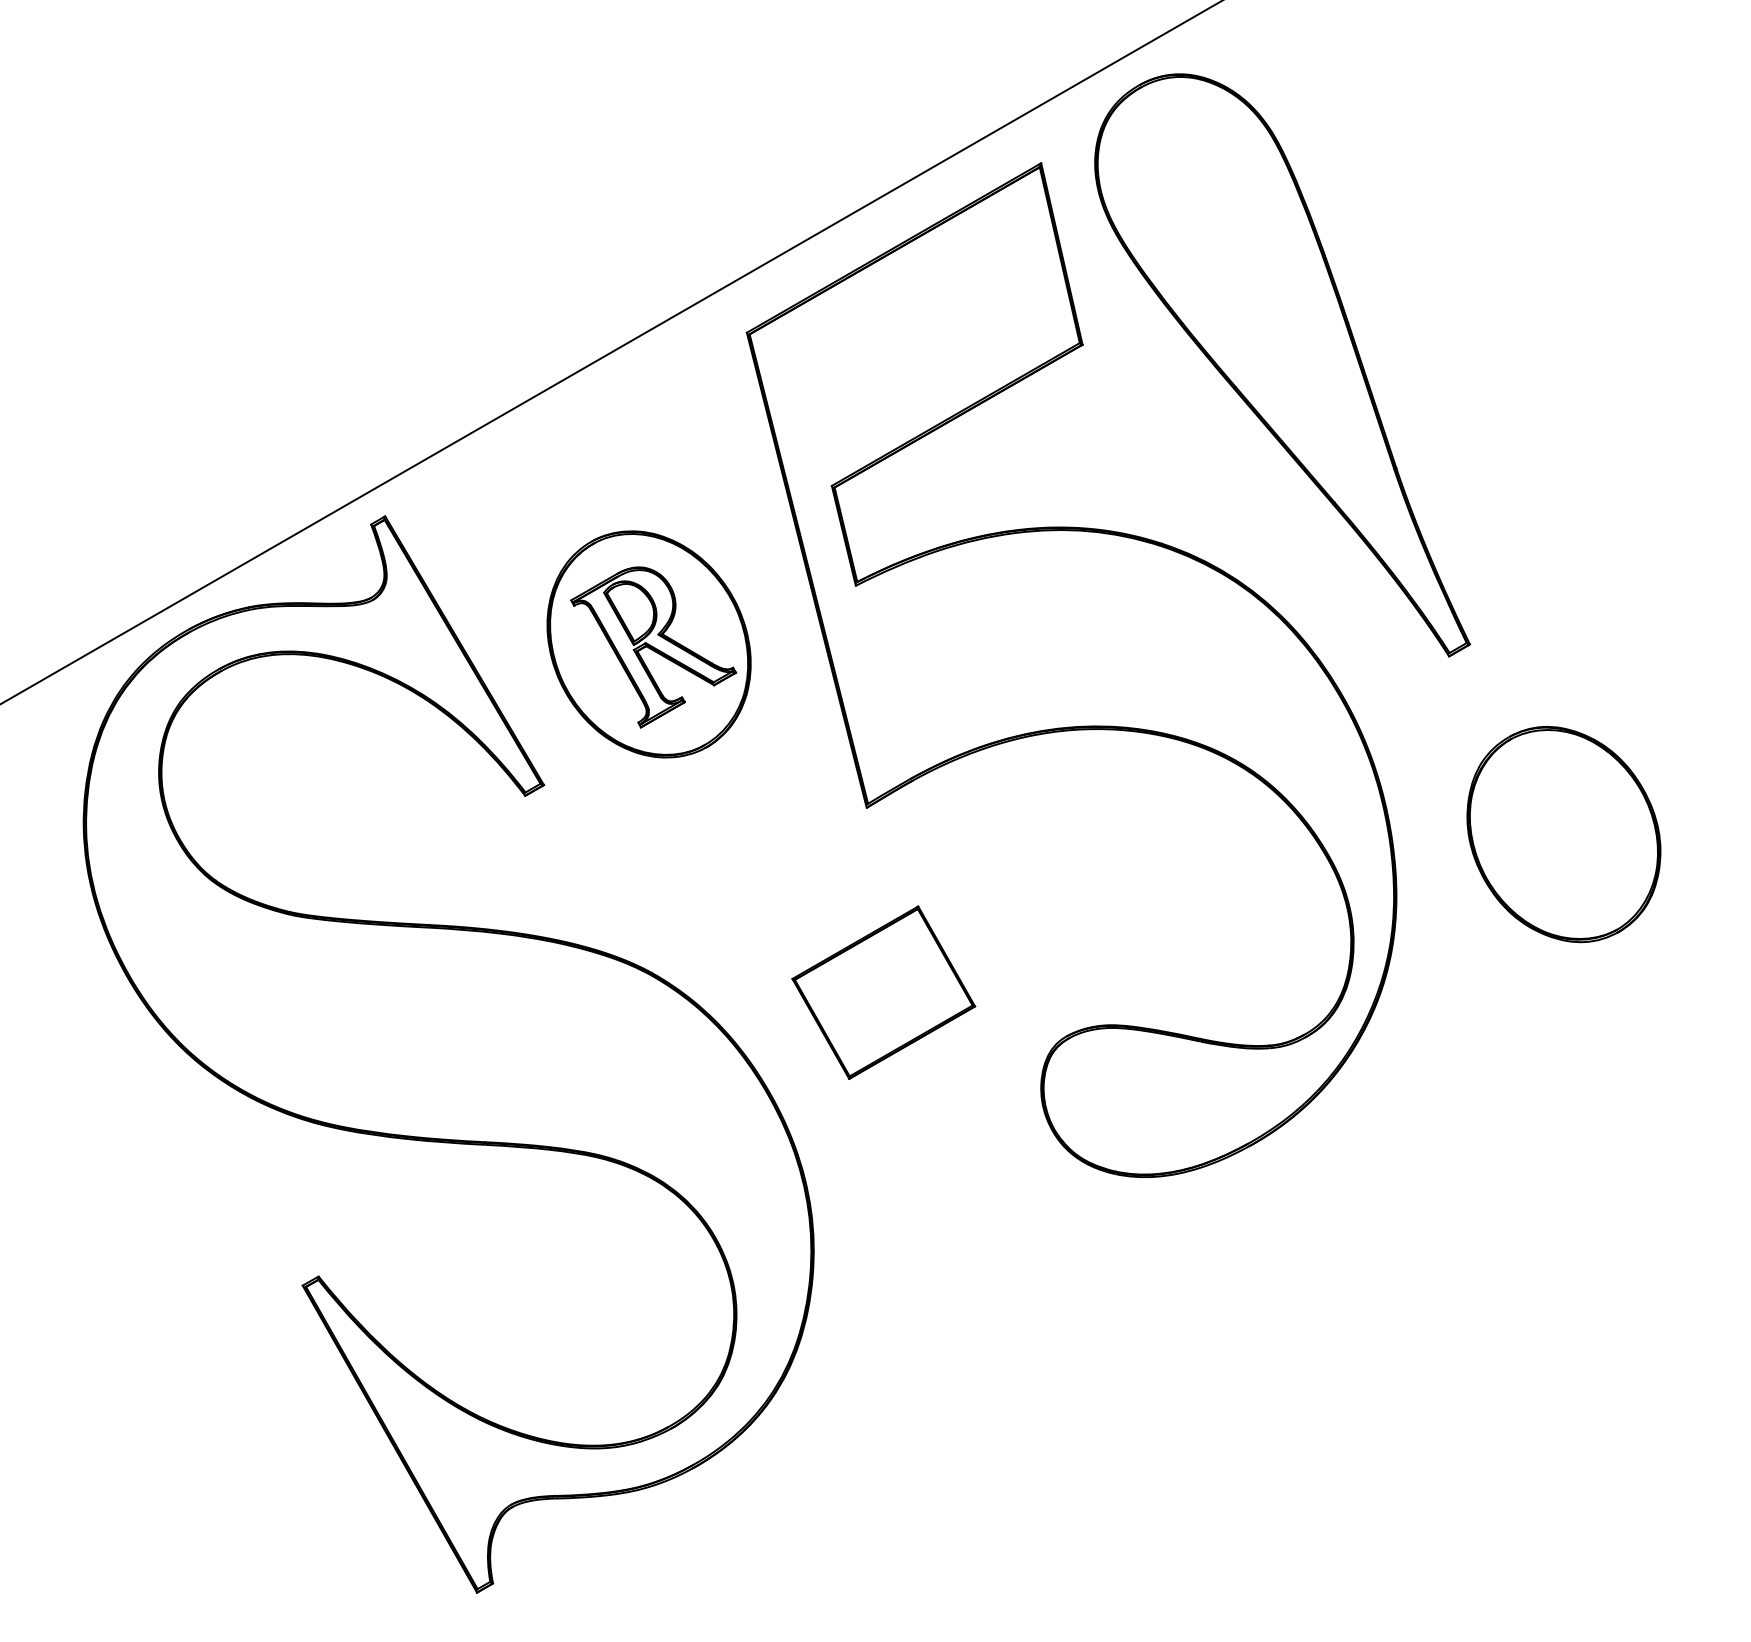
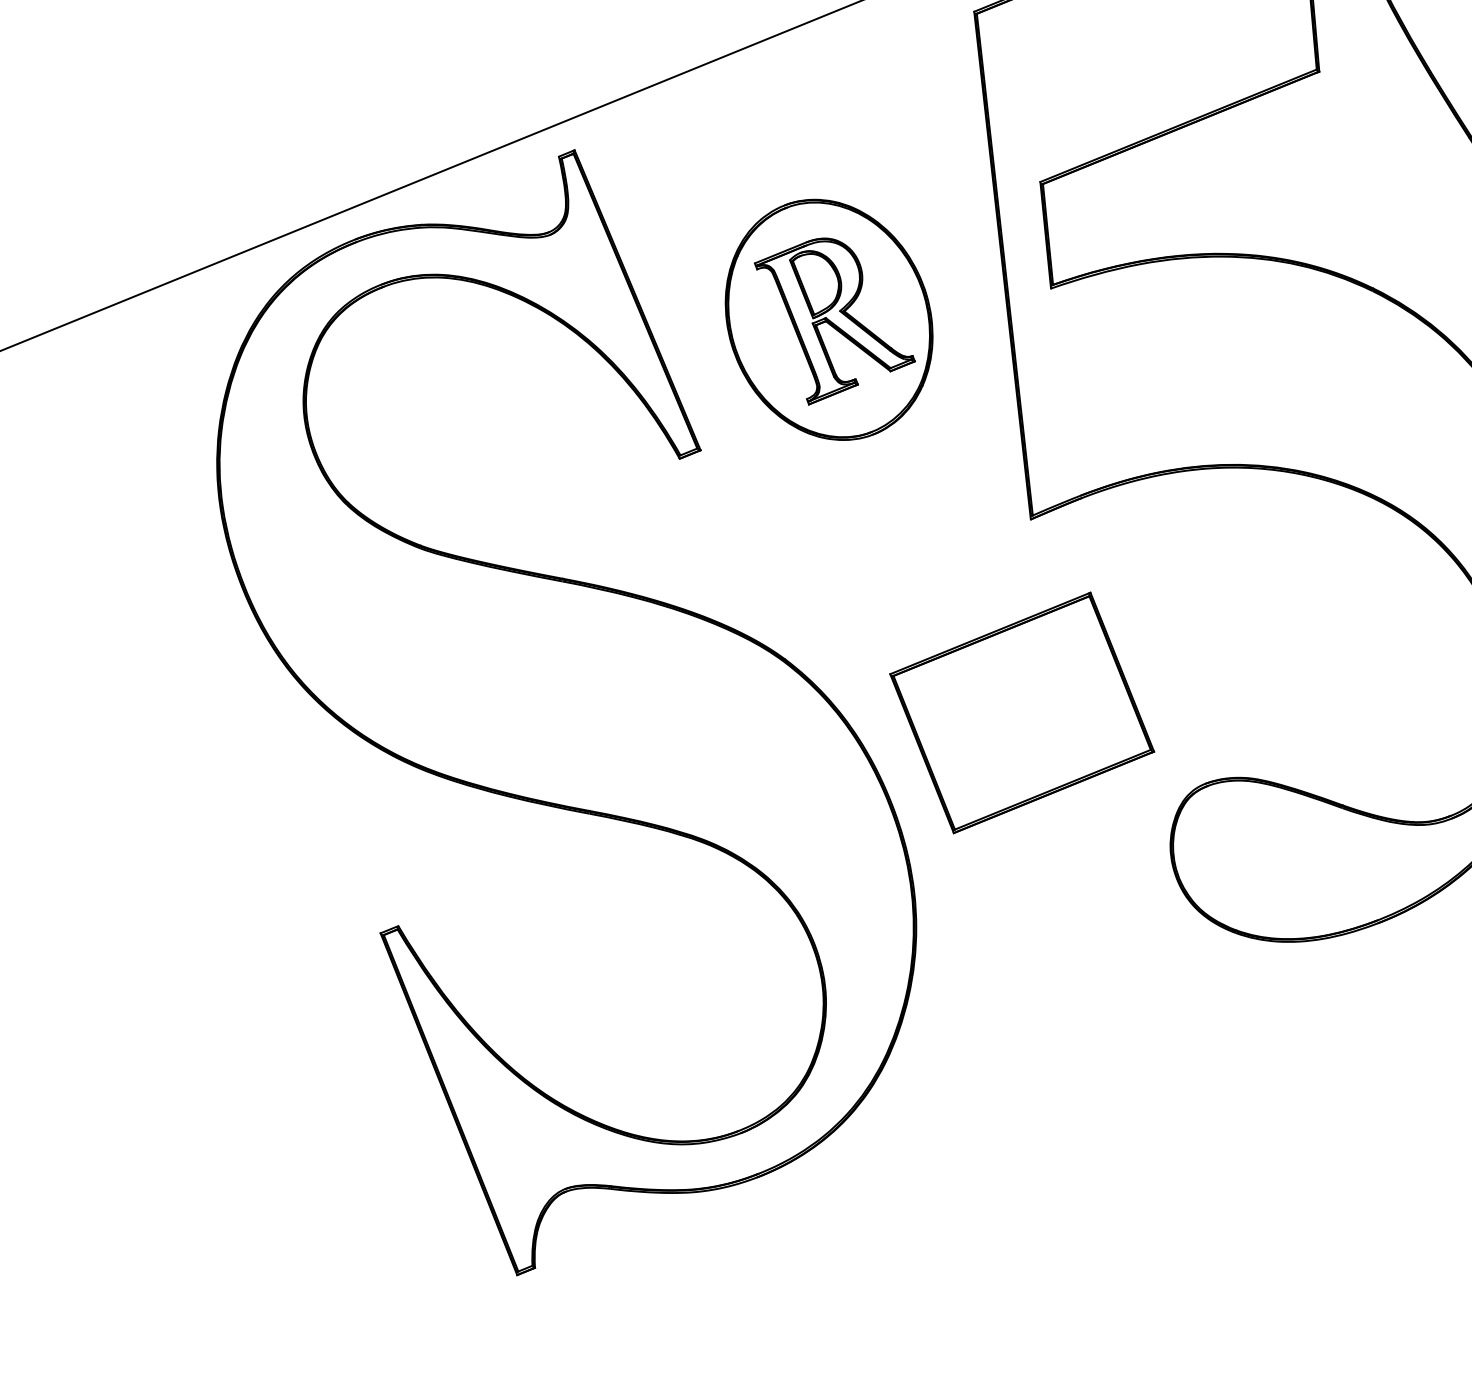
part: (883, 992) -> (1022, 712), size x1.43

